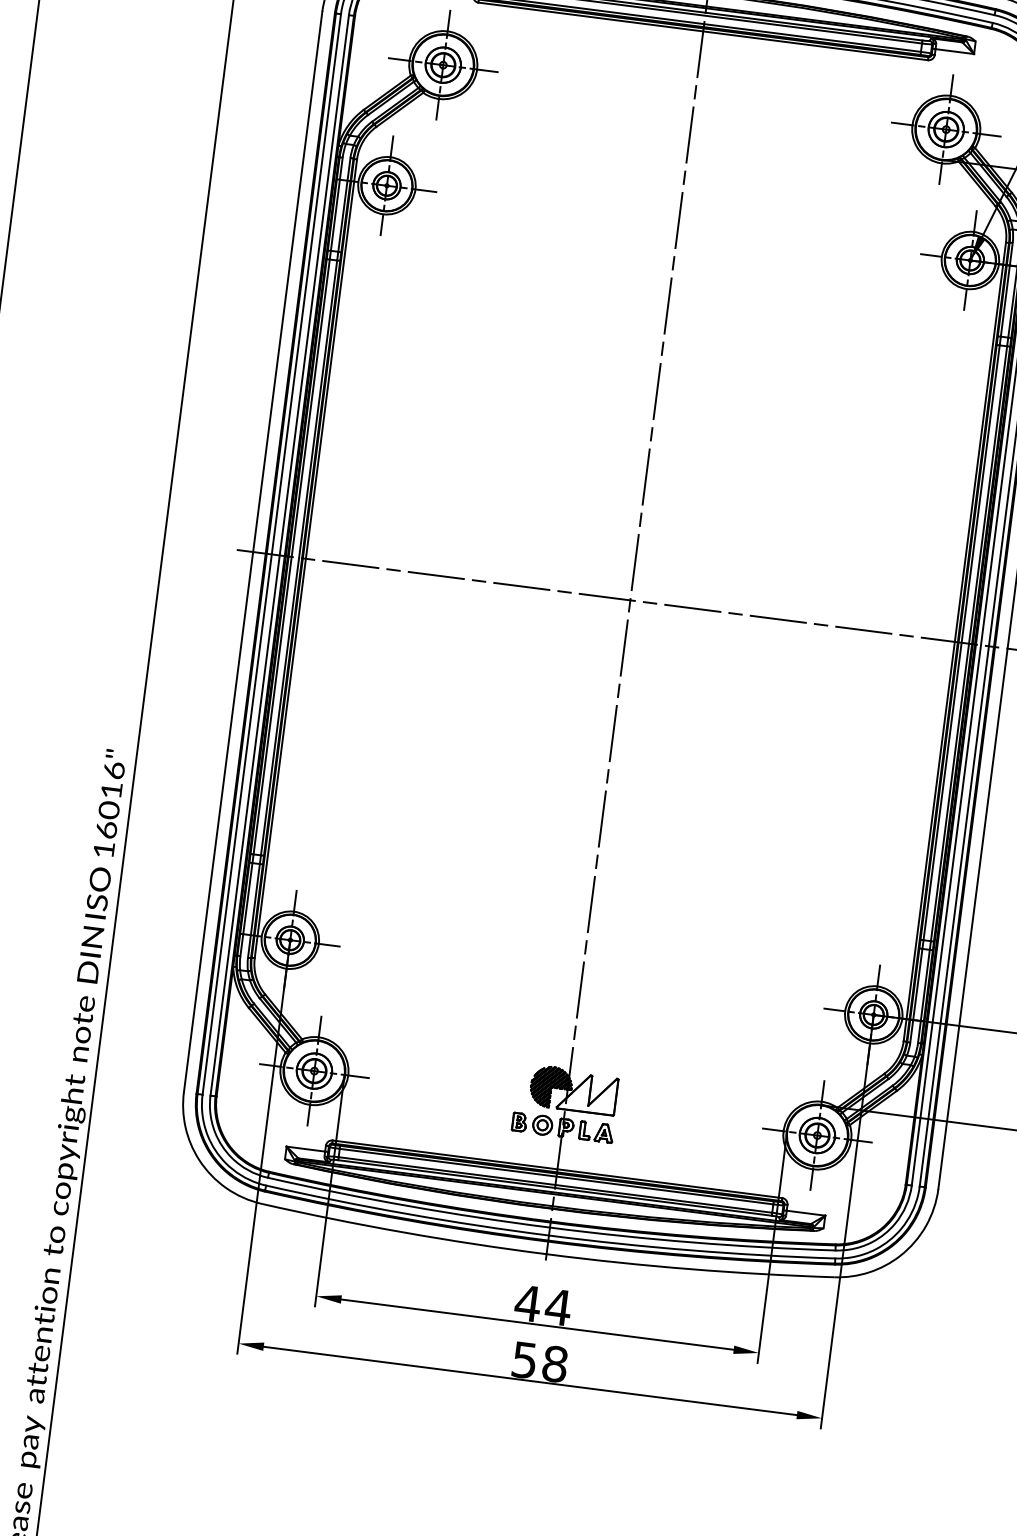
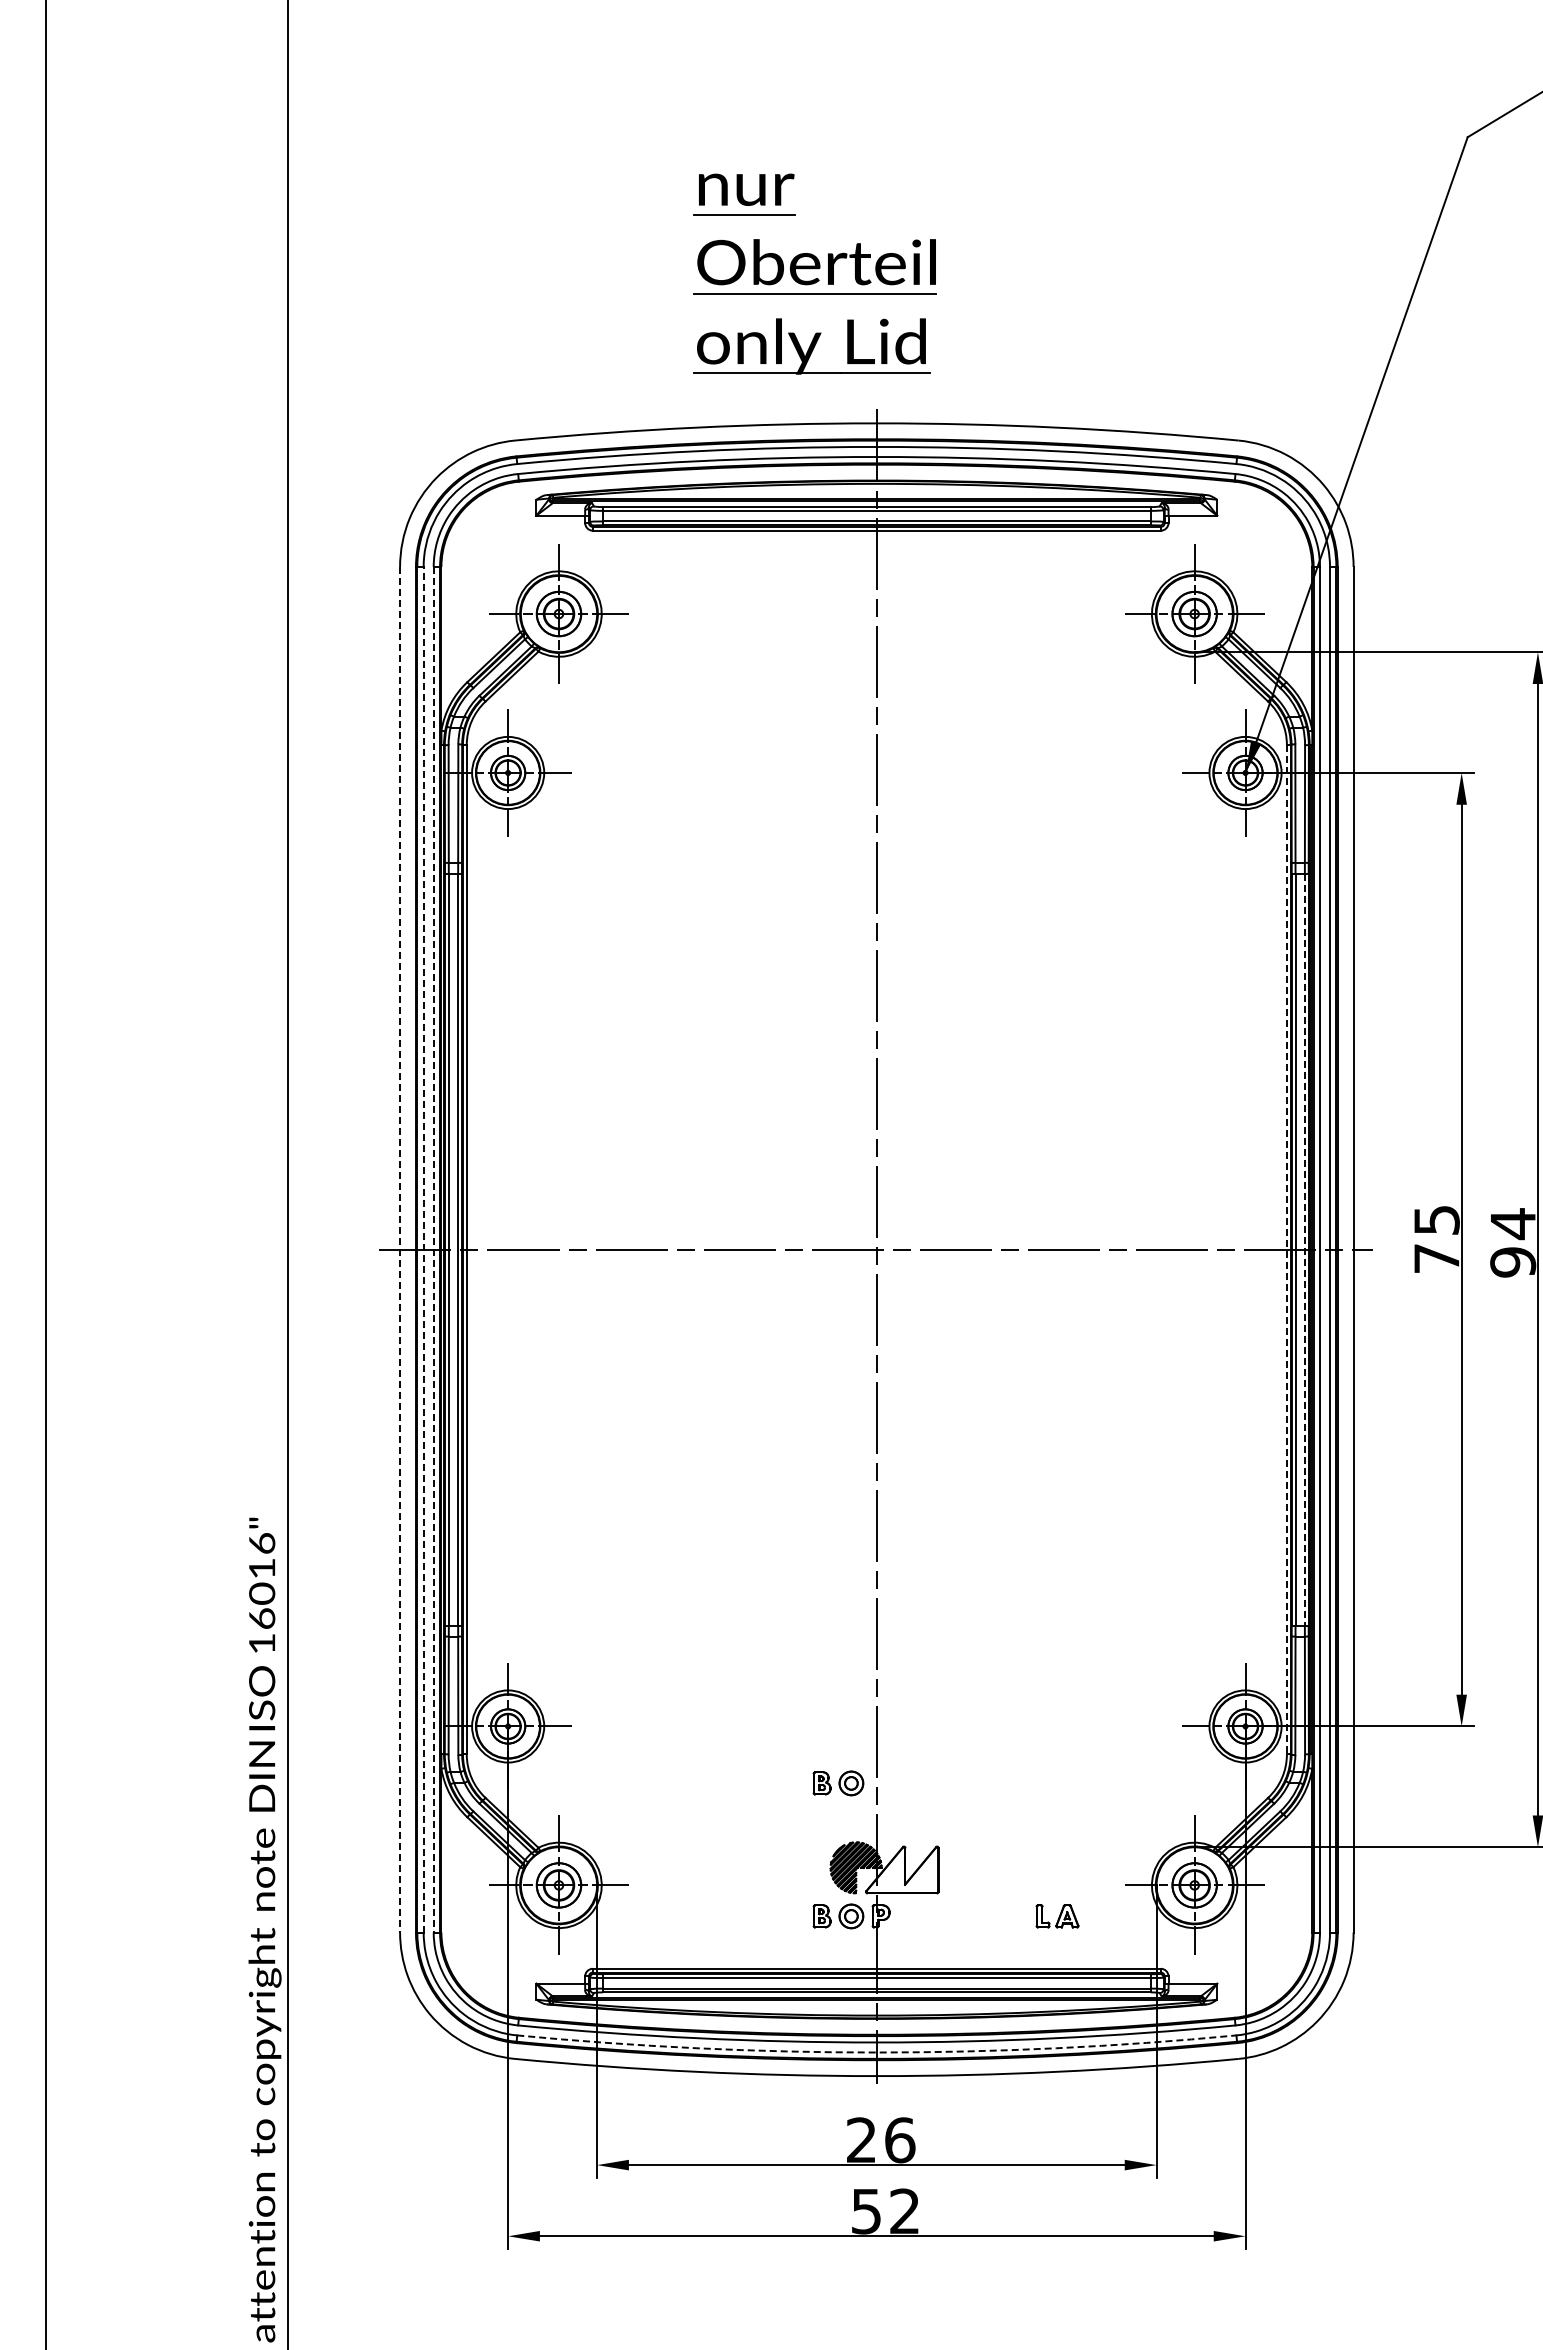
line: (253, 551) -> (400, 1249), solid -> dashed
line: (271, 554) -> (423, 1249), solid -> dashed
line: (279, 555) -> (433, 1249), solid -> dashed
line: (954, 641) -> (1286, 1249), solid -> dashed
line: (968, 643) -> (1304, 1249), solid -> dashed
part: (545, 1018) -> (838, 1783), added
part: (596, 1132) -> (1057, 1916), moved
arc: (548, 1235) -> (876, 2052), solid -> dashed
text: (542, 1305) -> (880, 2140), 44 -> 26
text: (555, 1364) -> (905, 2211), 58 -> 52

